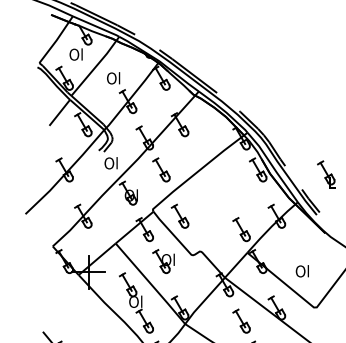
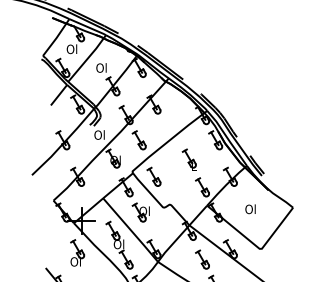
part: (325, 173) -> (188, 159), moved
text: (302, 271) -> (250, 209), moved
part: (83, 312) -> (77, 252), added

